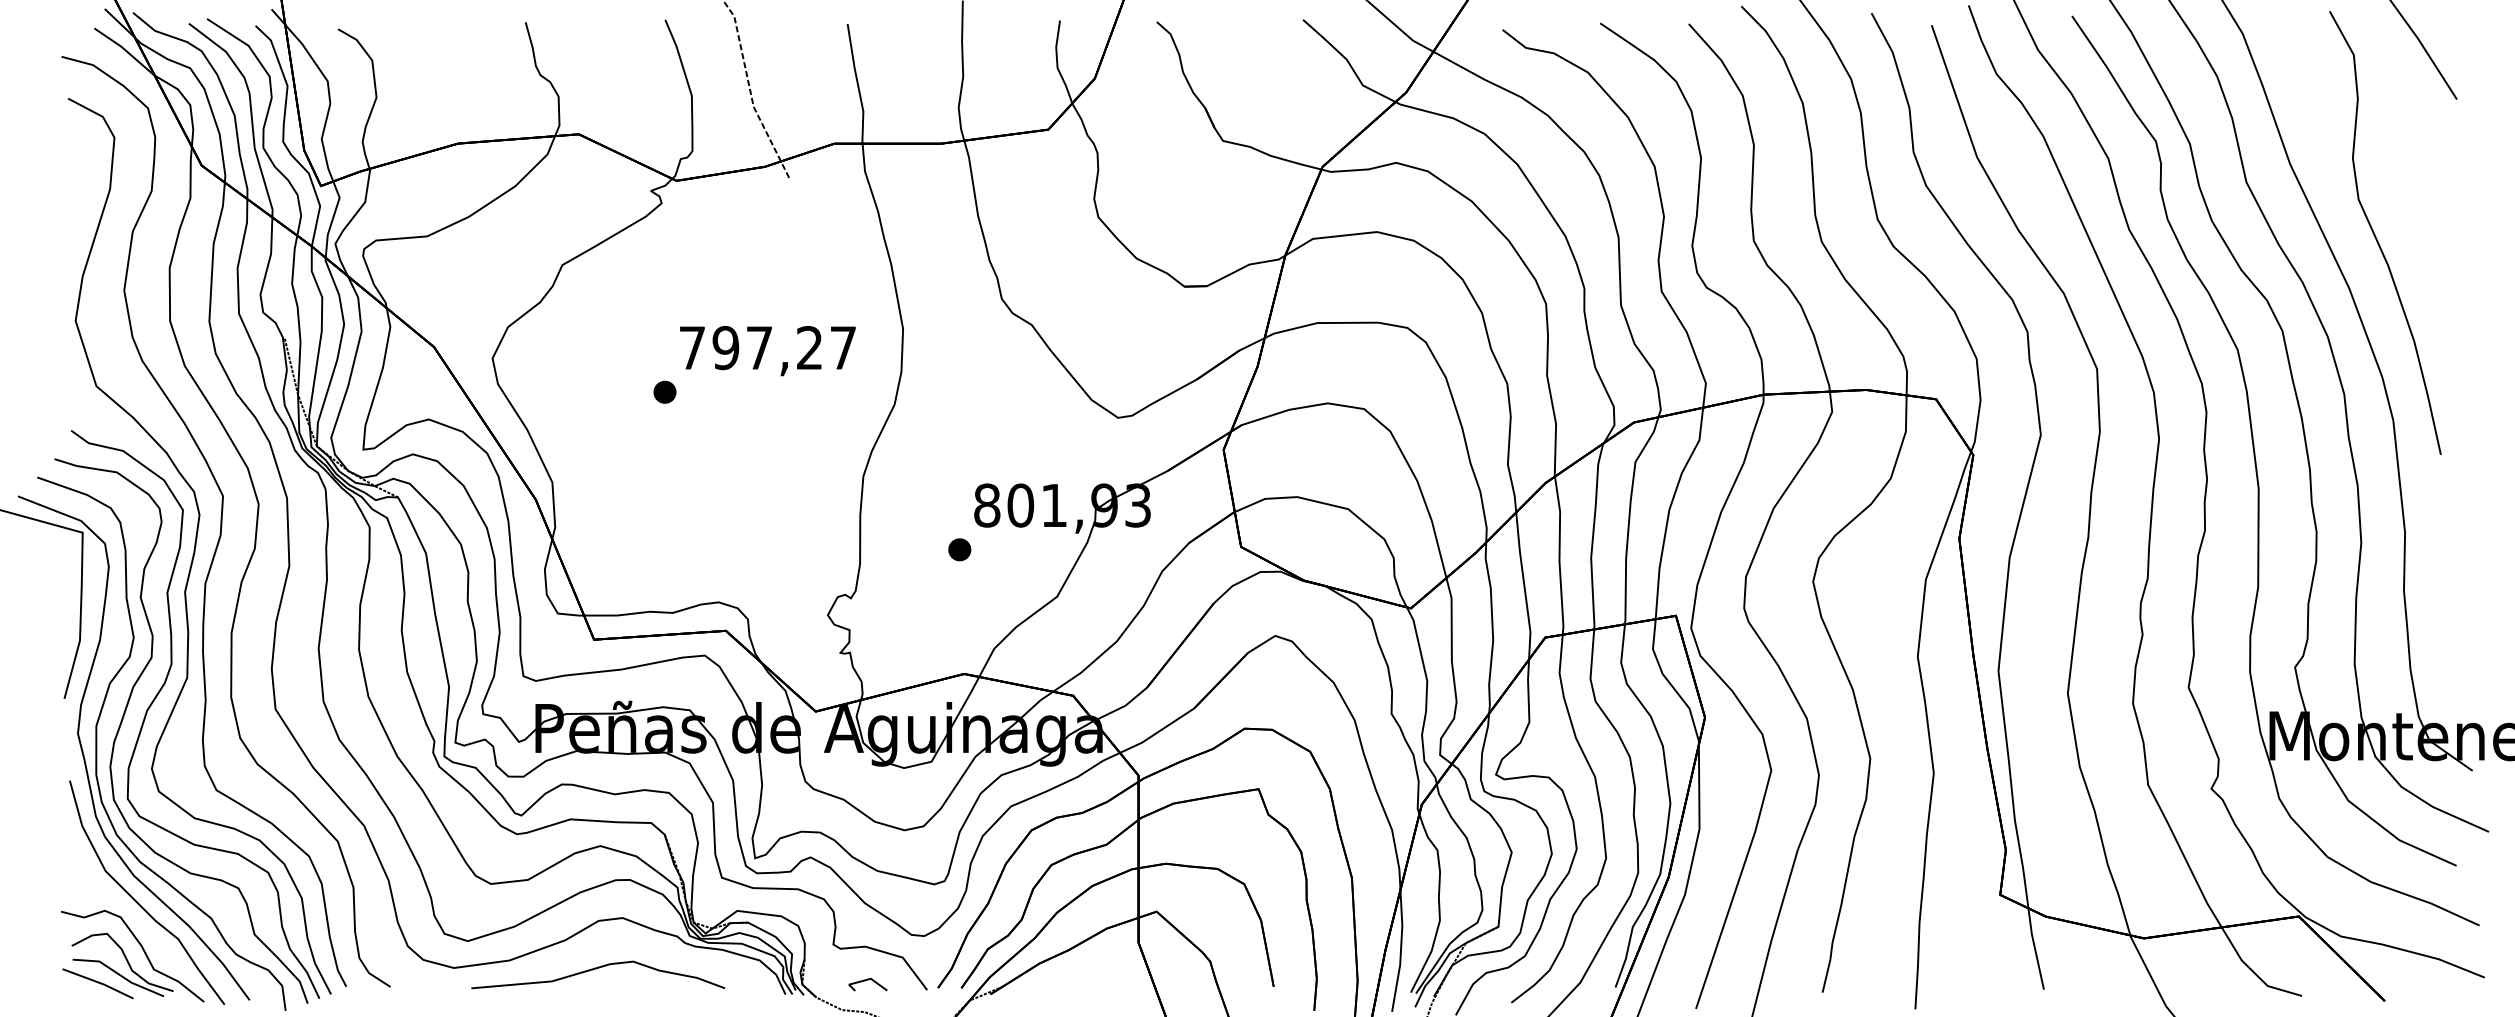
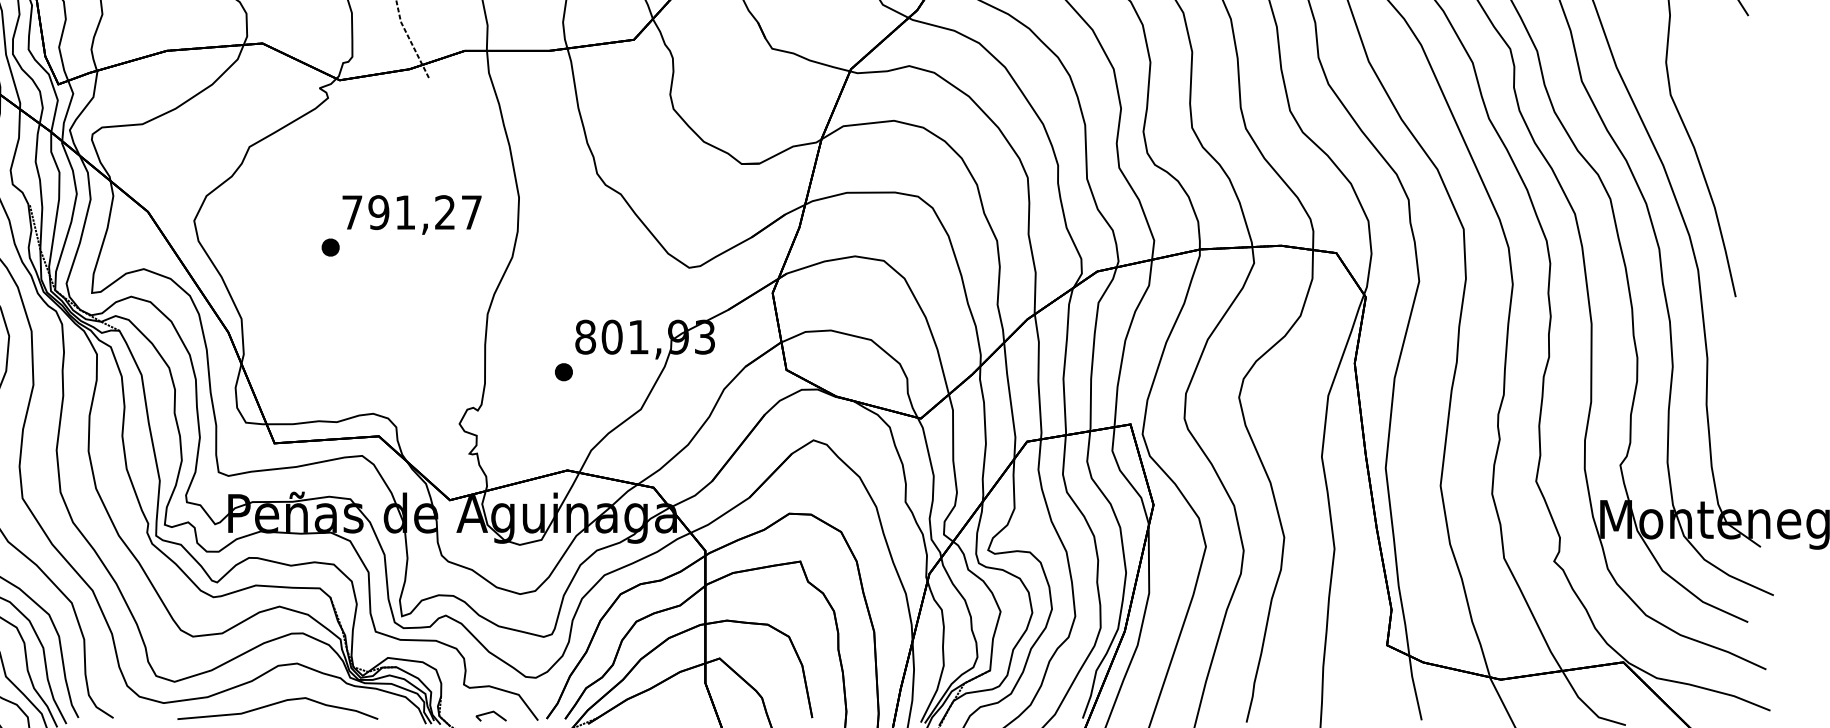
text: (759, 347) -> (405, 212), 797,27 -> 791,27

